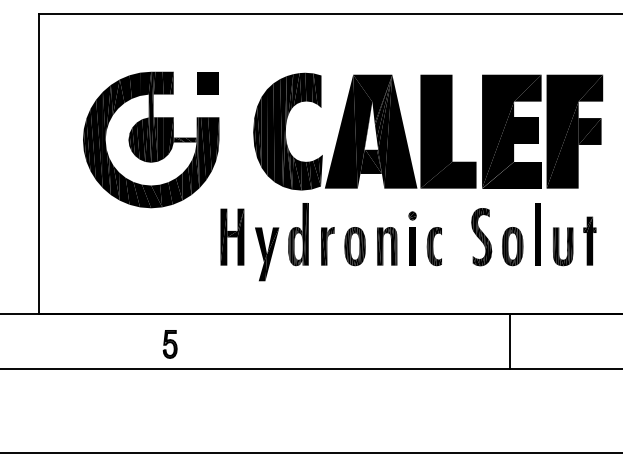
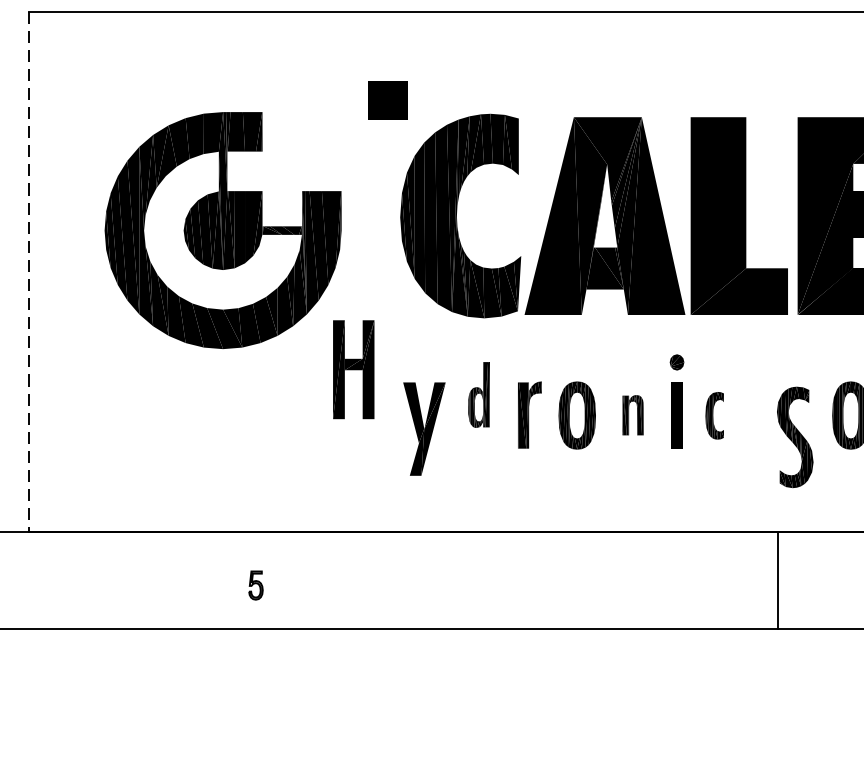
part: (207, 83) -> (386, 101), moved
line: (39, 163) -> (29, 271), solid -> dashed
part: (298, 234) -> (478, 394), size x0.6
part: (232, 236) -> (353, 368), moved
part: (481, 237) -> (794, 438), moved
part: (387, 246) -> (633, 415), size x0.6
part: (433, 246) -> (713, 415), size x0.7
line: (509, 341) -> (777, 580), moved
part: (169, 344) -> (254, 585), size x0.6

